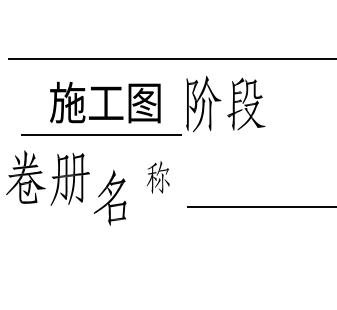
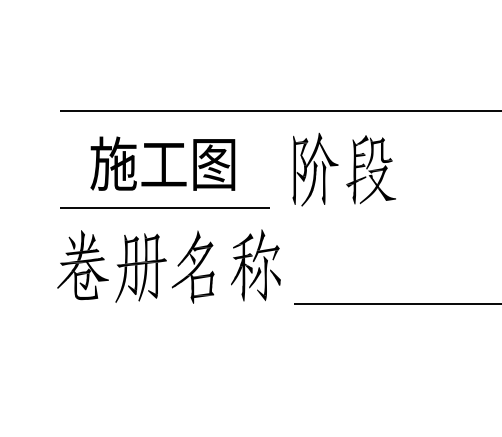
text: (105, 102) -> (162, 163), moved
line: (101, 135) -> (164, 207), moved
part: (157, 177) -> (255, 265), size x1.67
part: (110, 197) -> (193, 266), moved

